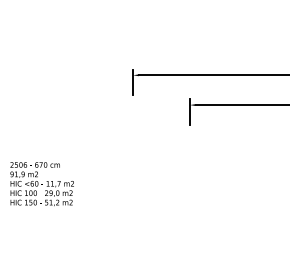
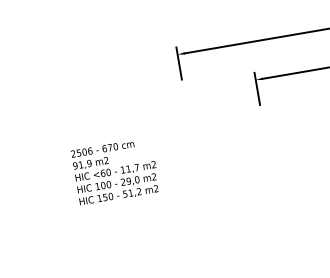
text: (41, 184) -> (114, 172), moved

